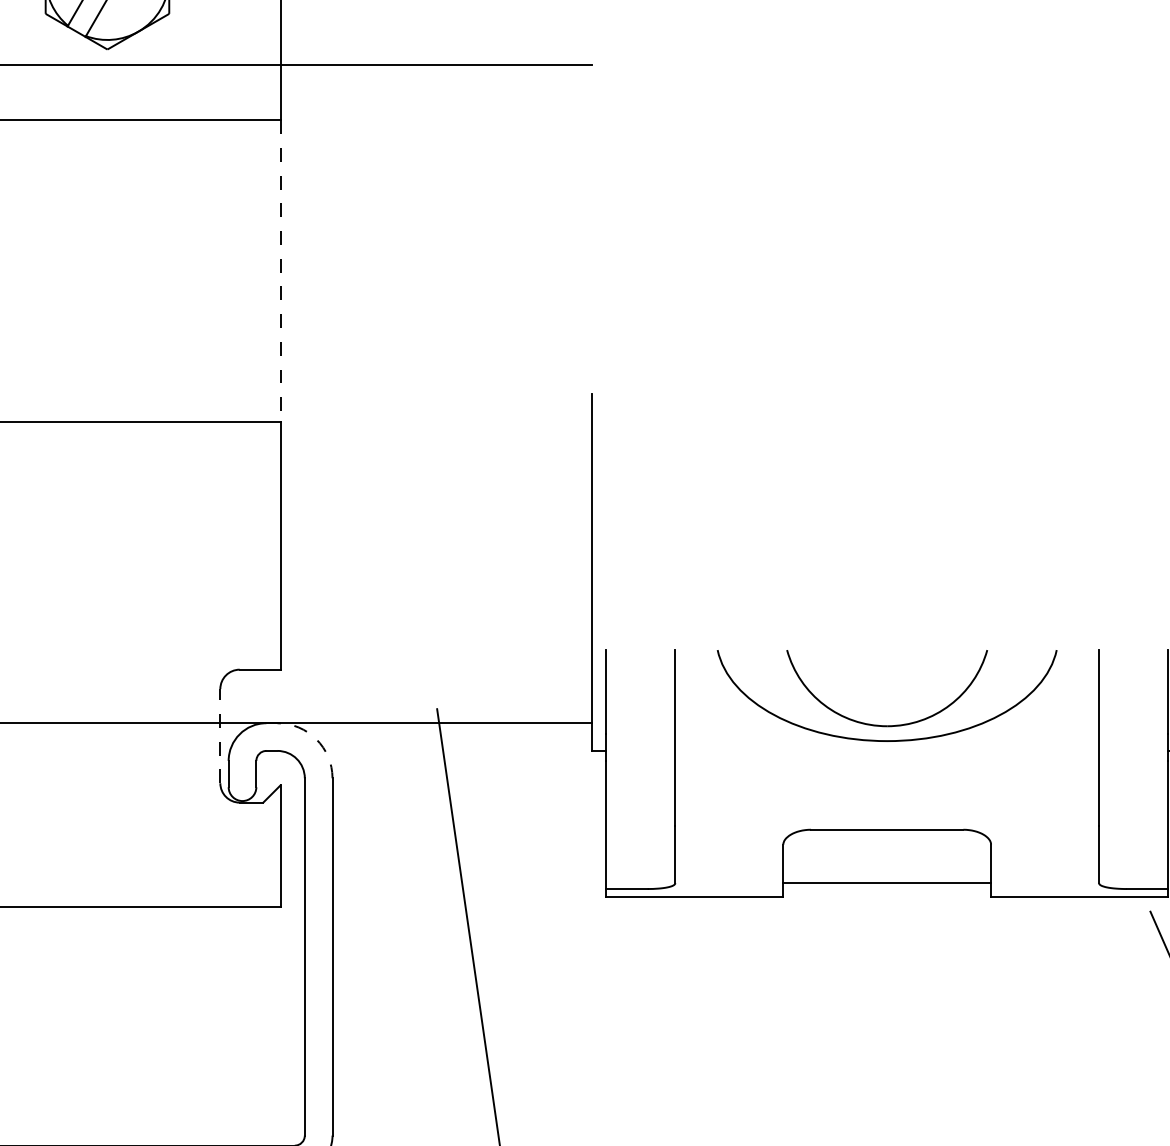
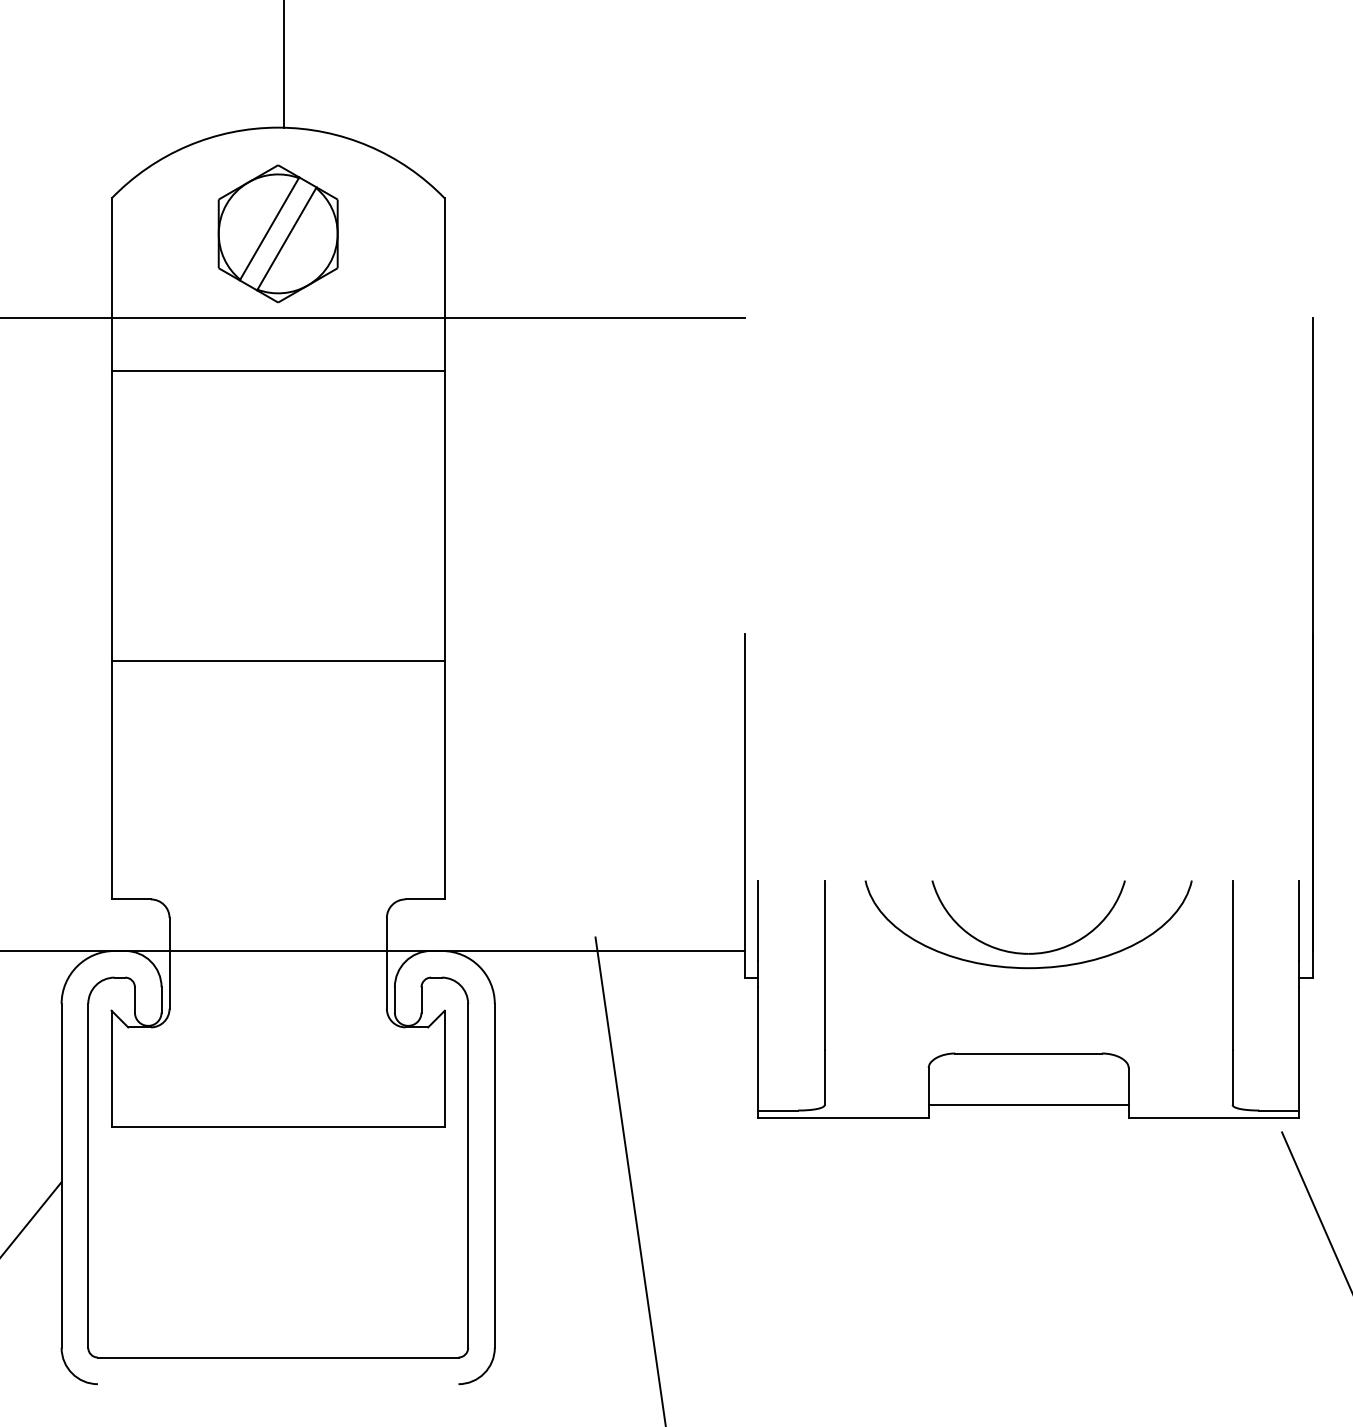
line: (280, 271) -> (444, 516), dashed -> solid
line: (219, 735) -> (386, 962), dashed -> solid
arc: (316, 739) -> (479, 966), dashed -> solid

